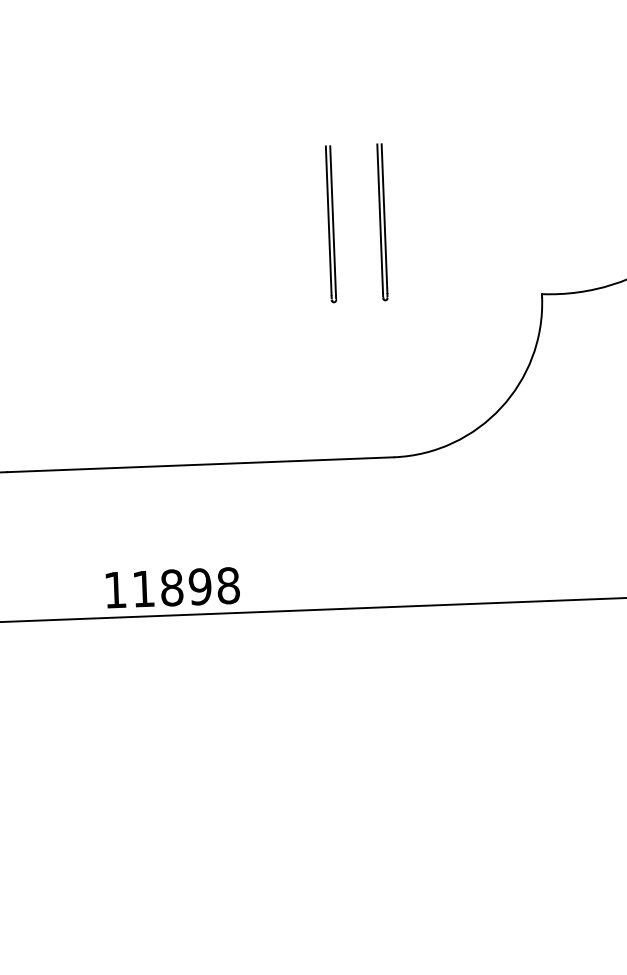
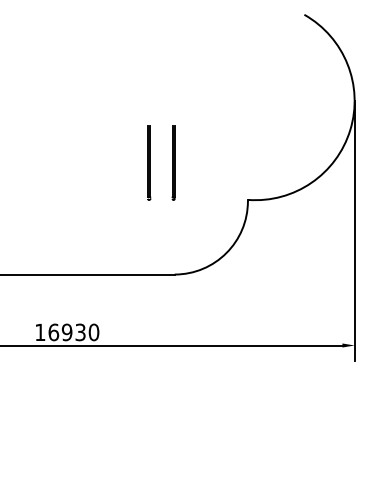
text: (185, 587) -> (73, 332), 11898 -> 16930

